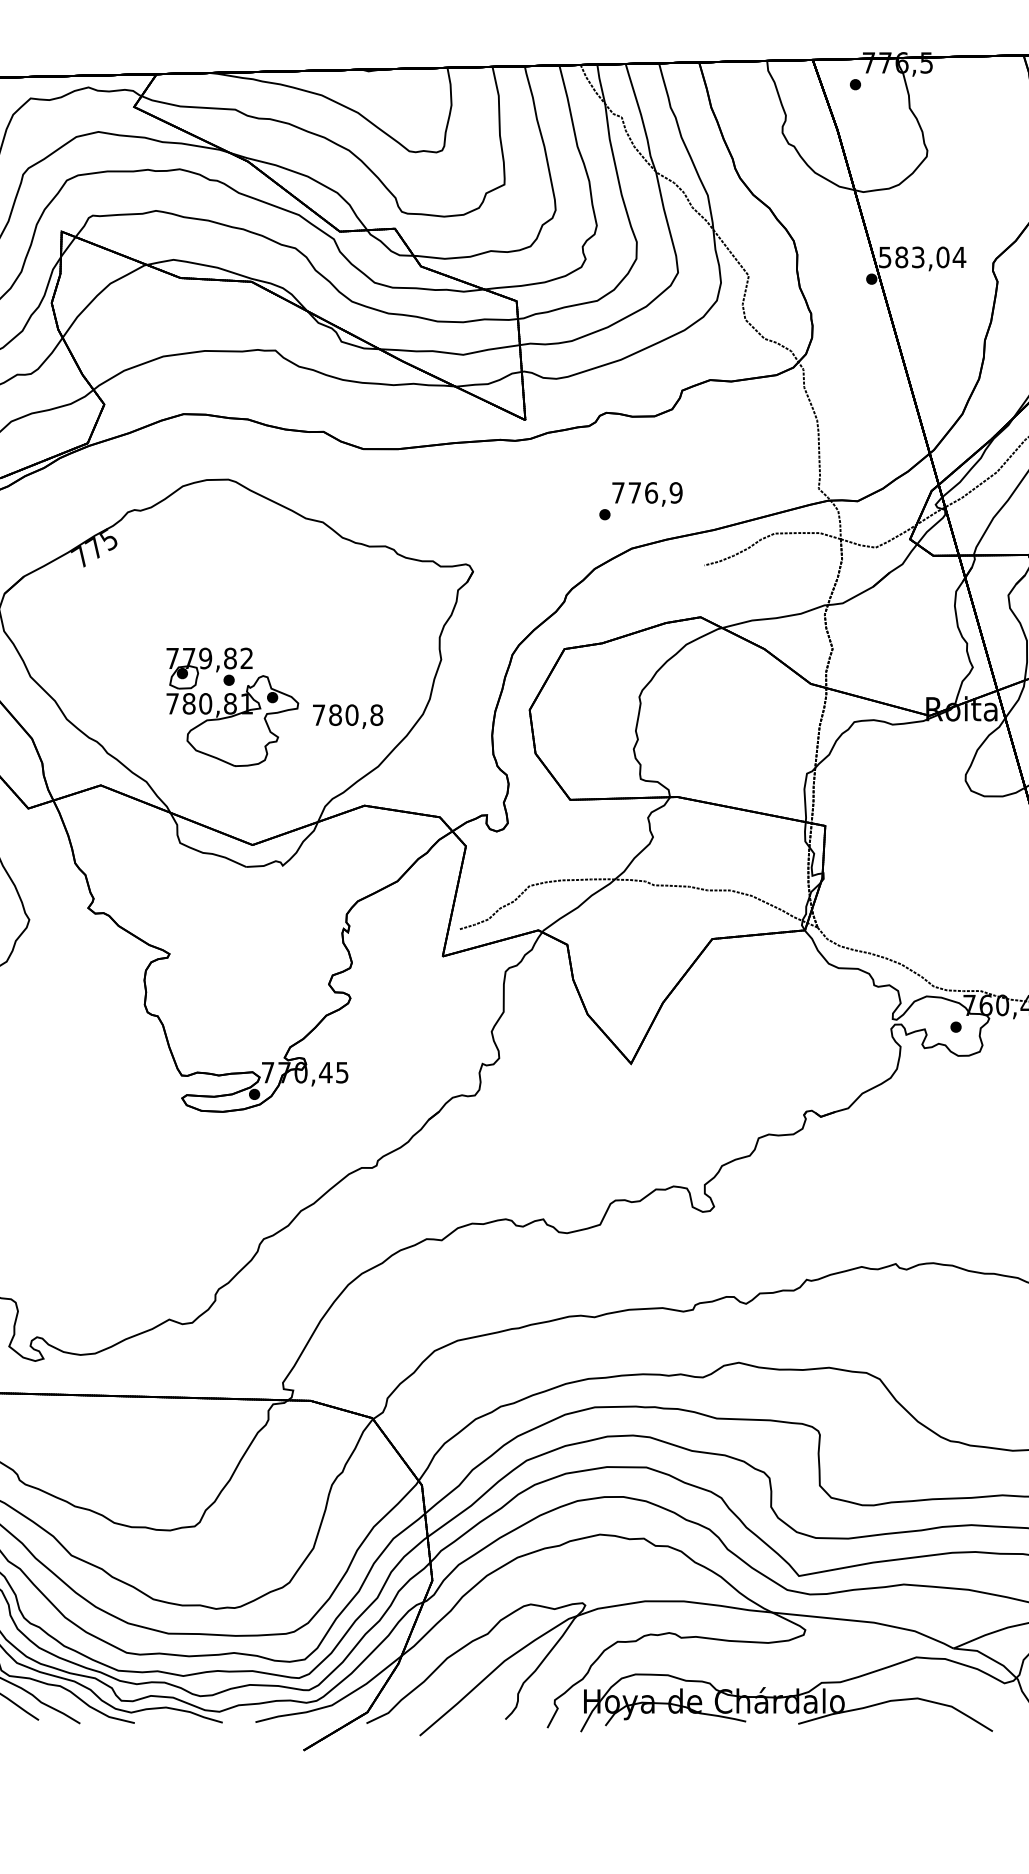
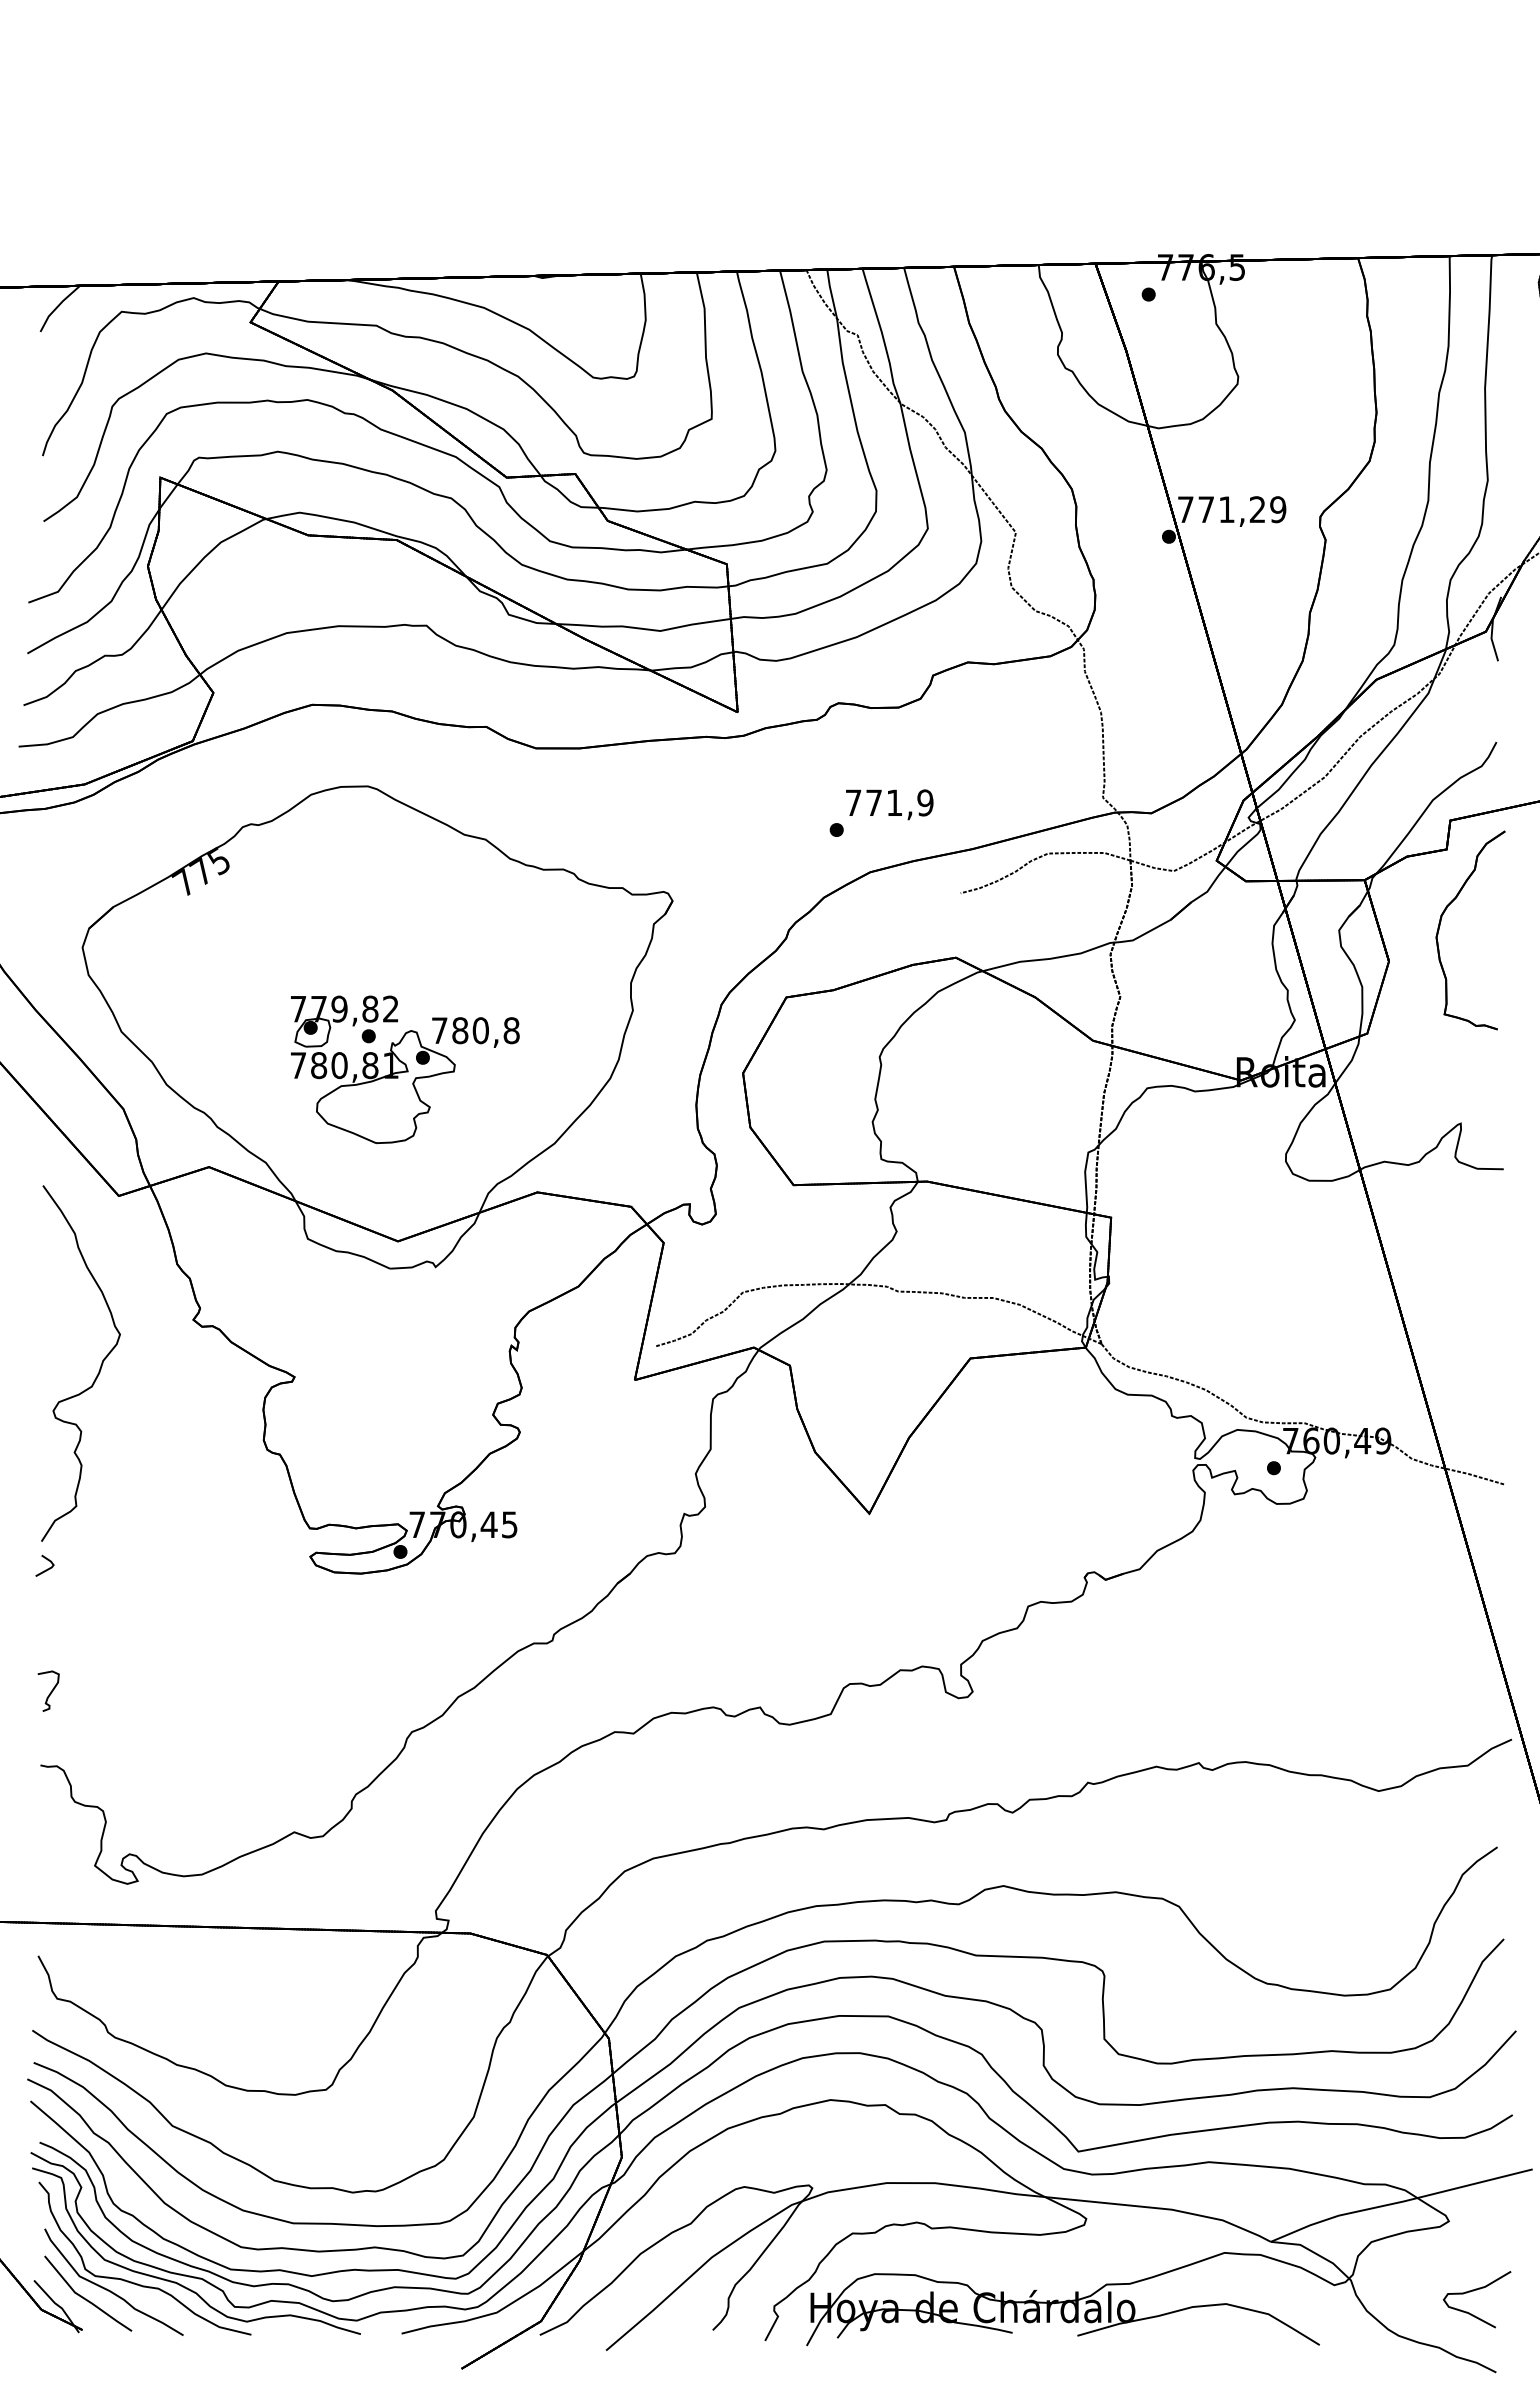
text: (922, 257) -> (1232, 509), 583,04 -> 771,29
text: (651, 492) -> (894, 802), 776,9 -> 771,9
text: (347, 716) -> (475, 1032), moved

